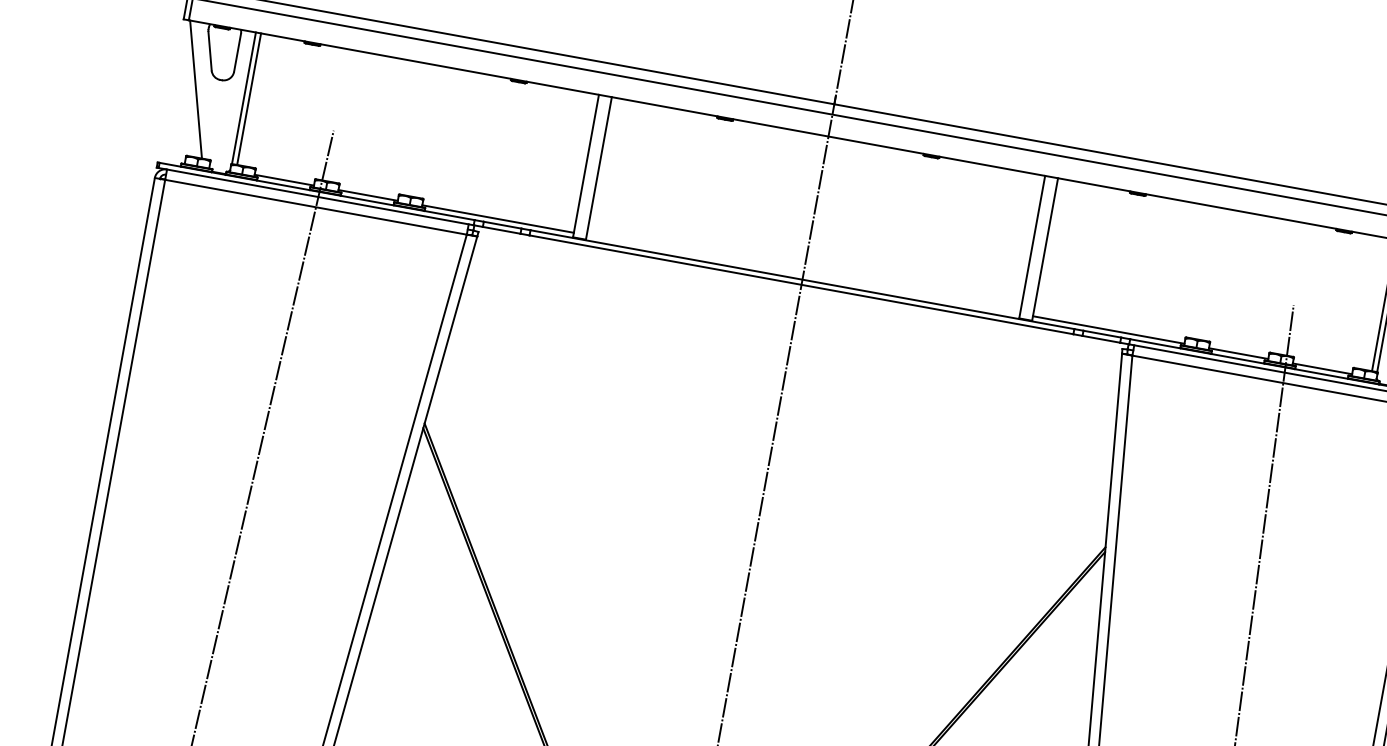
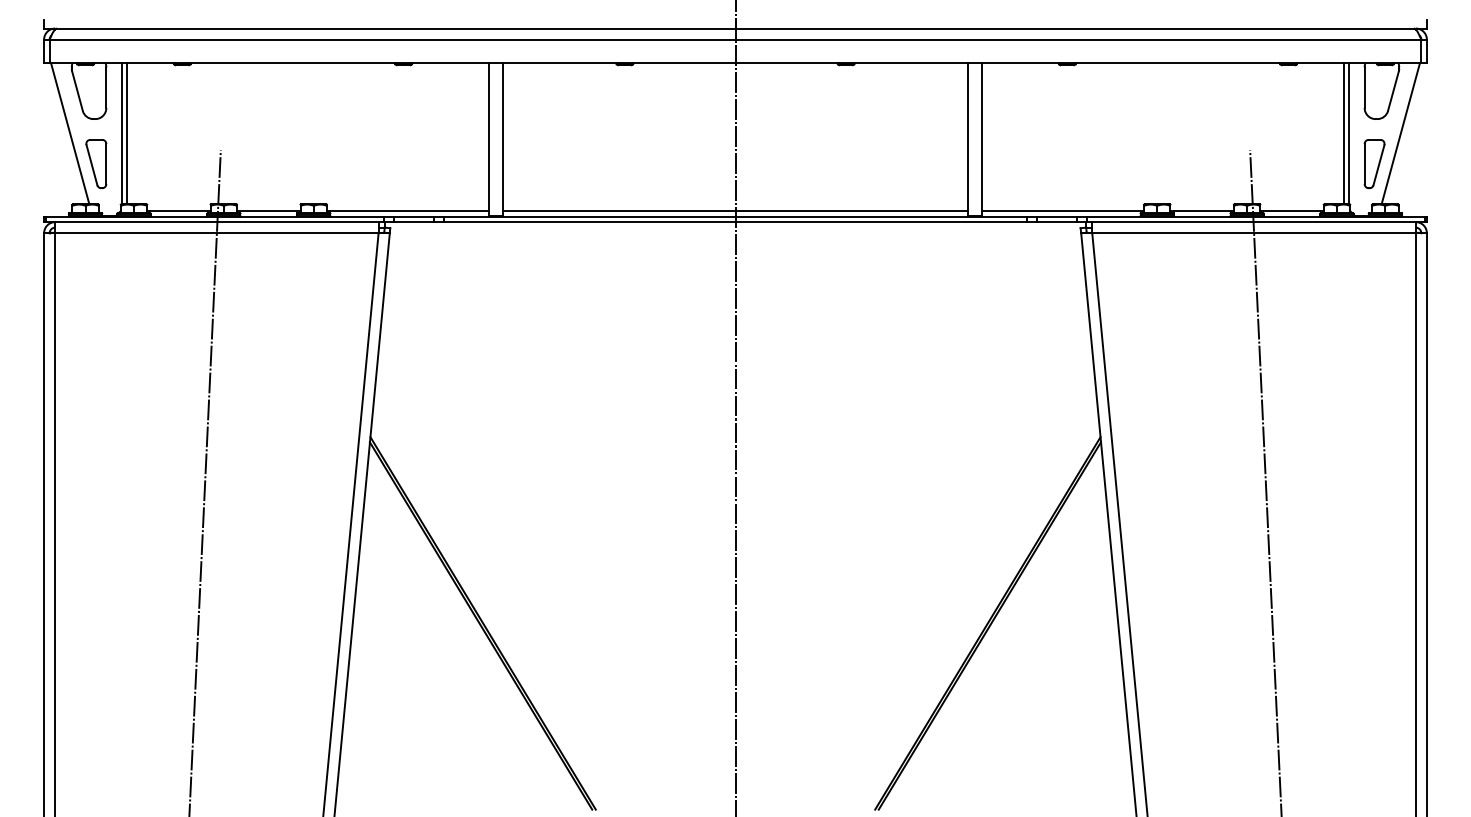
part: (215, 122) -> (96, 164), added
line: (803, 274) -> (735, 211), added

